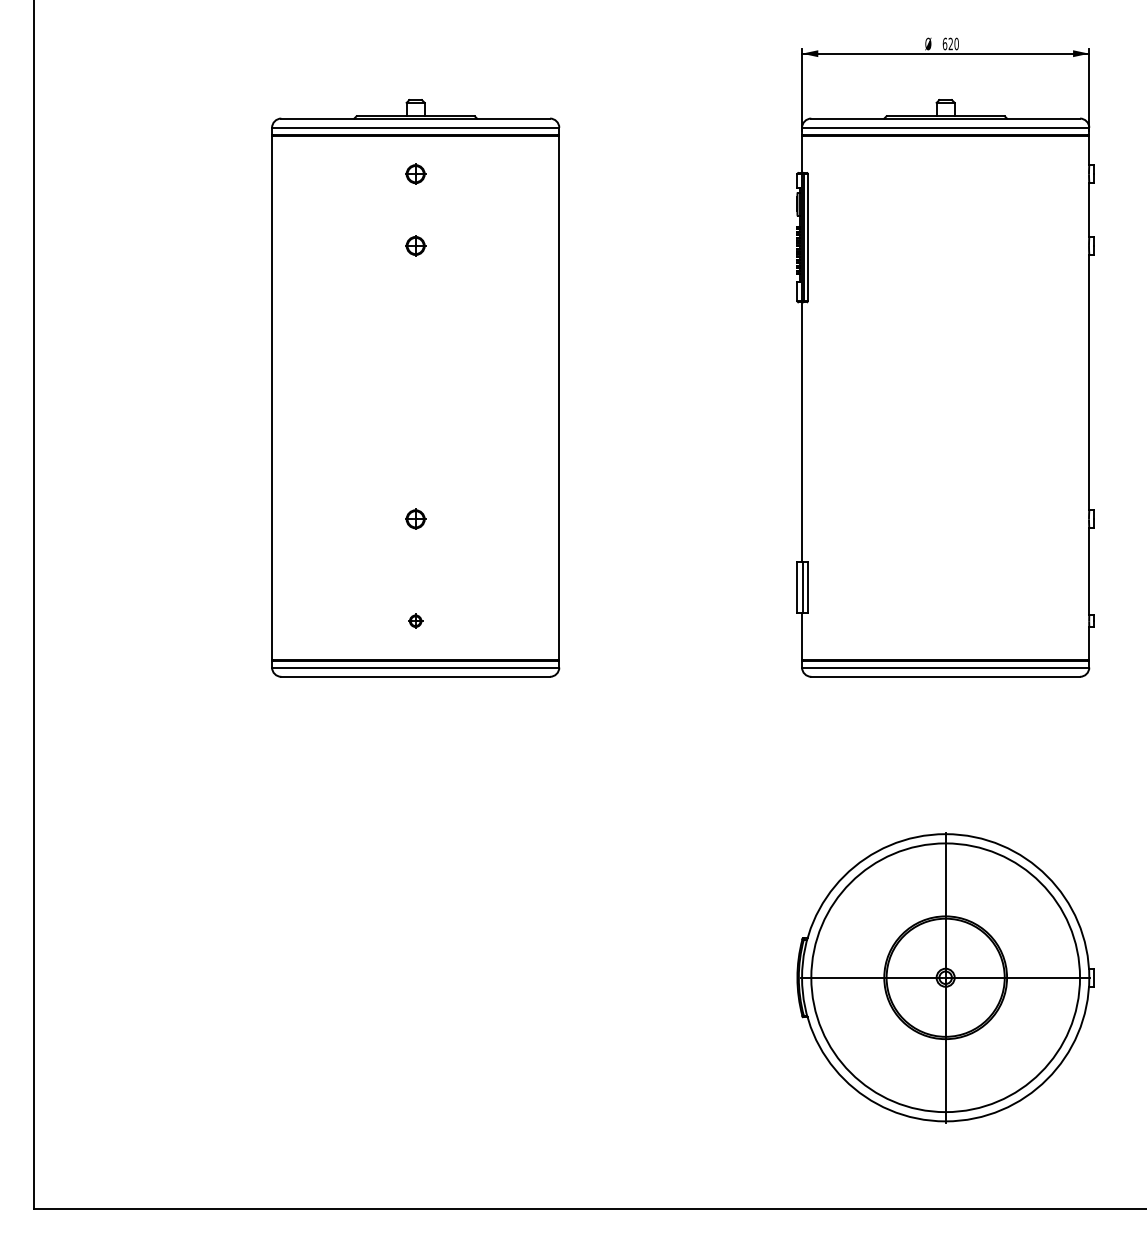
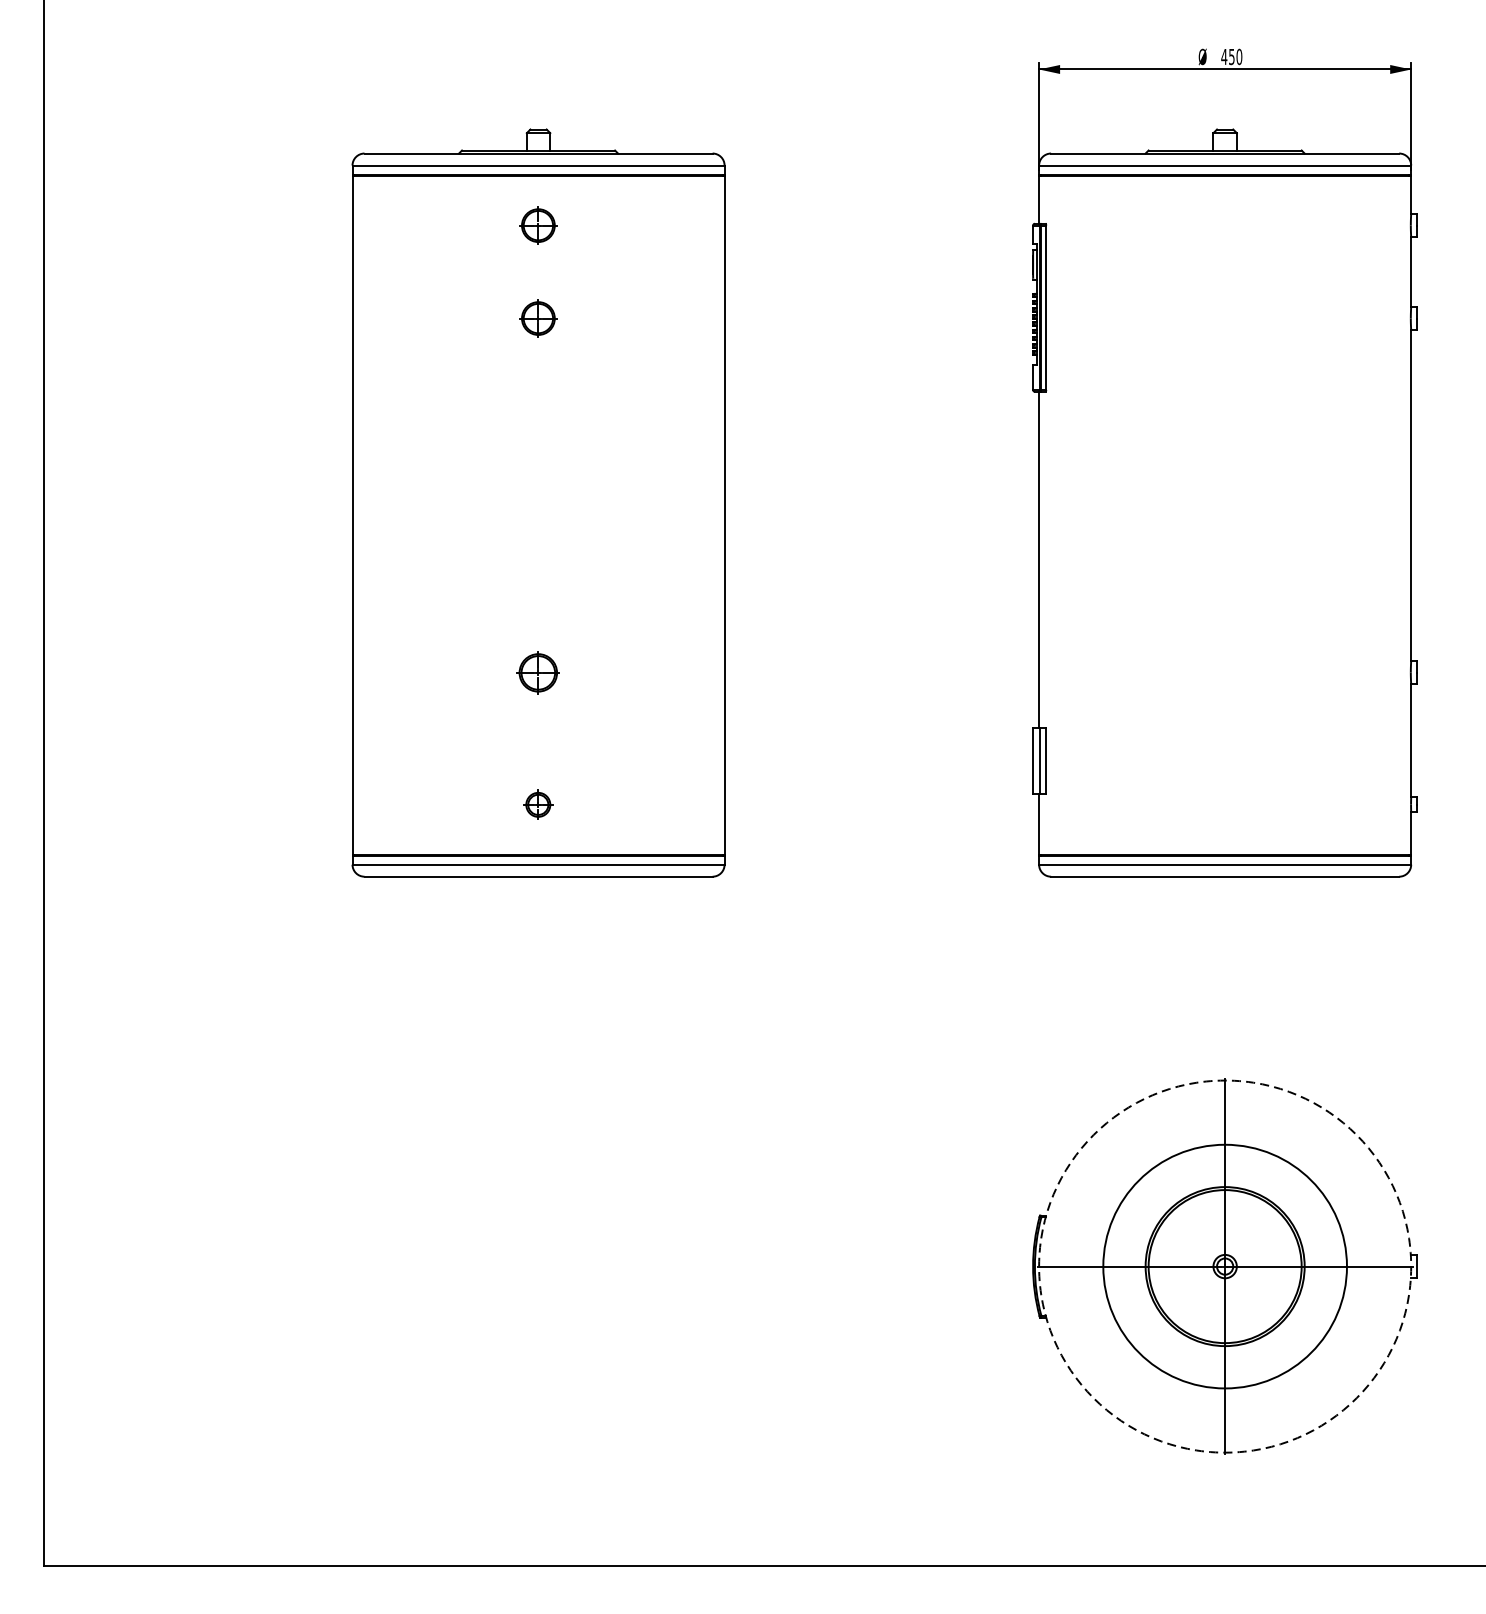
text: (947, 43) -> (1227, 56), 620 -> 450
part: (415, 173) -> (538, 224), size x1.4
part: (415, 245) -> (538, 317), size x1.4
part: (415, 518) -> (538, 671), size x1.6
part: (415, 620) -> (538, 803), size x1.6
circle: (945, 977) -> (1224, 1266), size x0.7
circle: (945, 977) -> (1224, 1266), solid -> dashed

